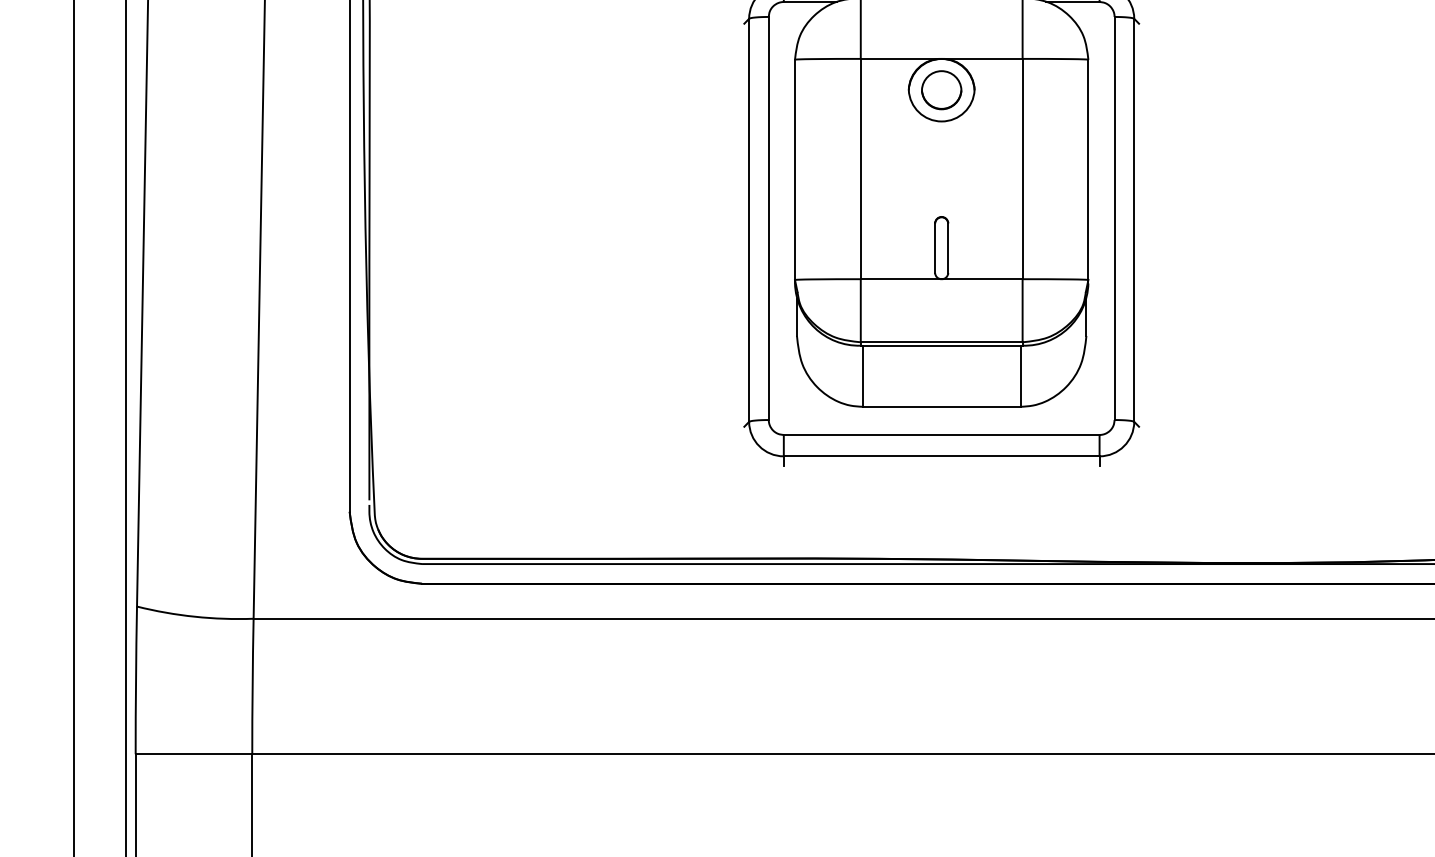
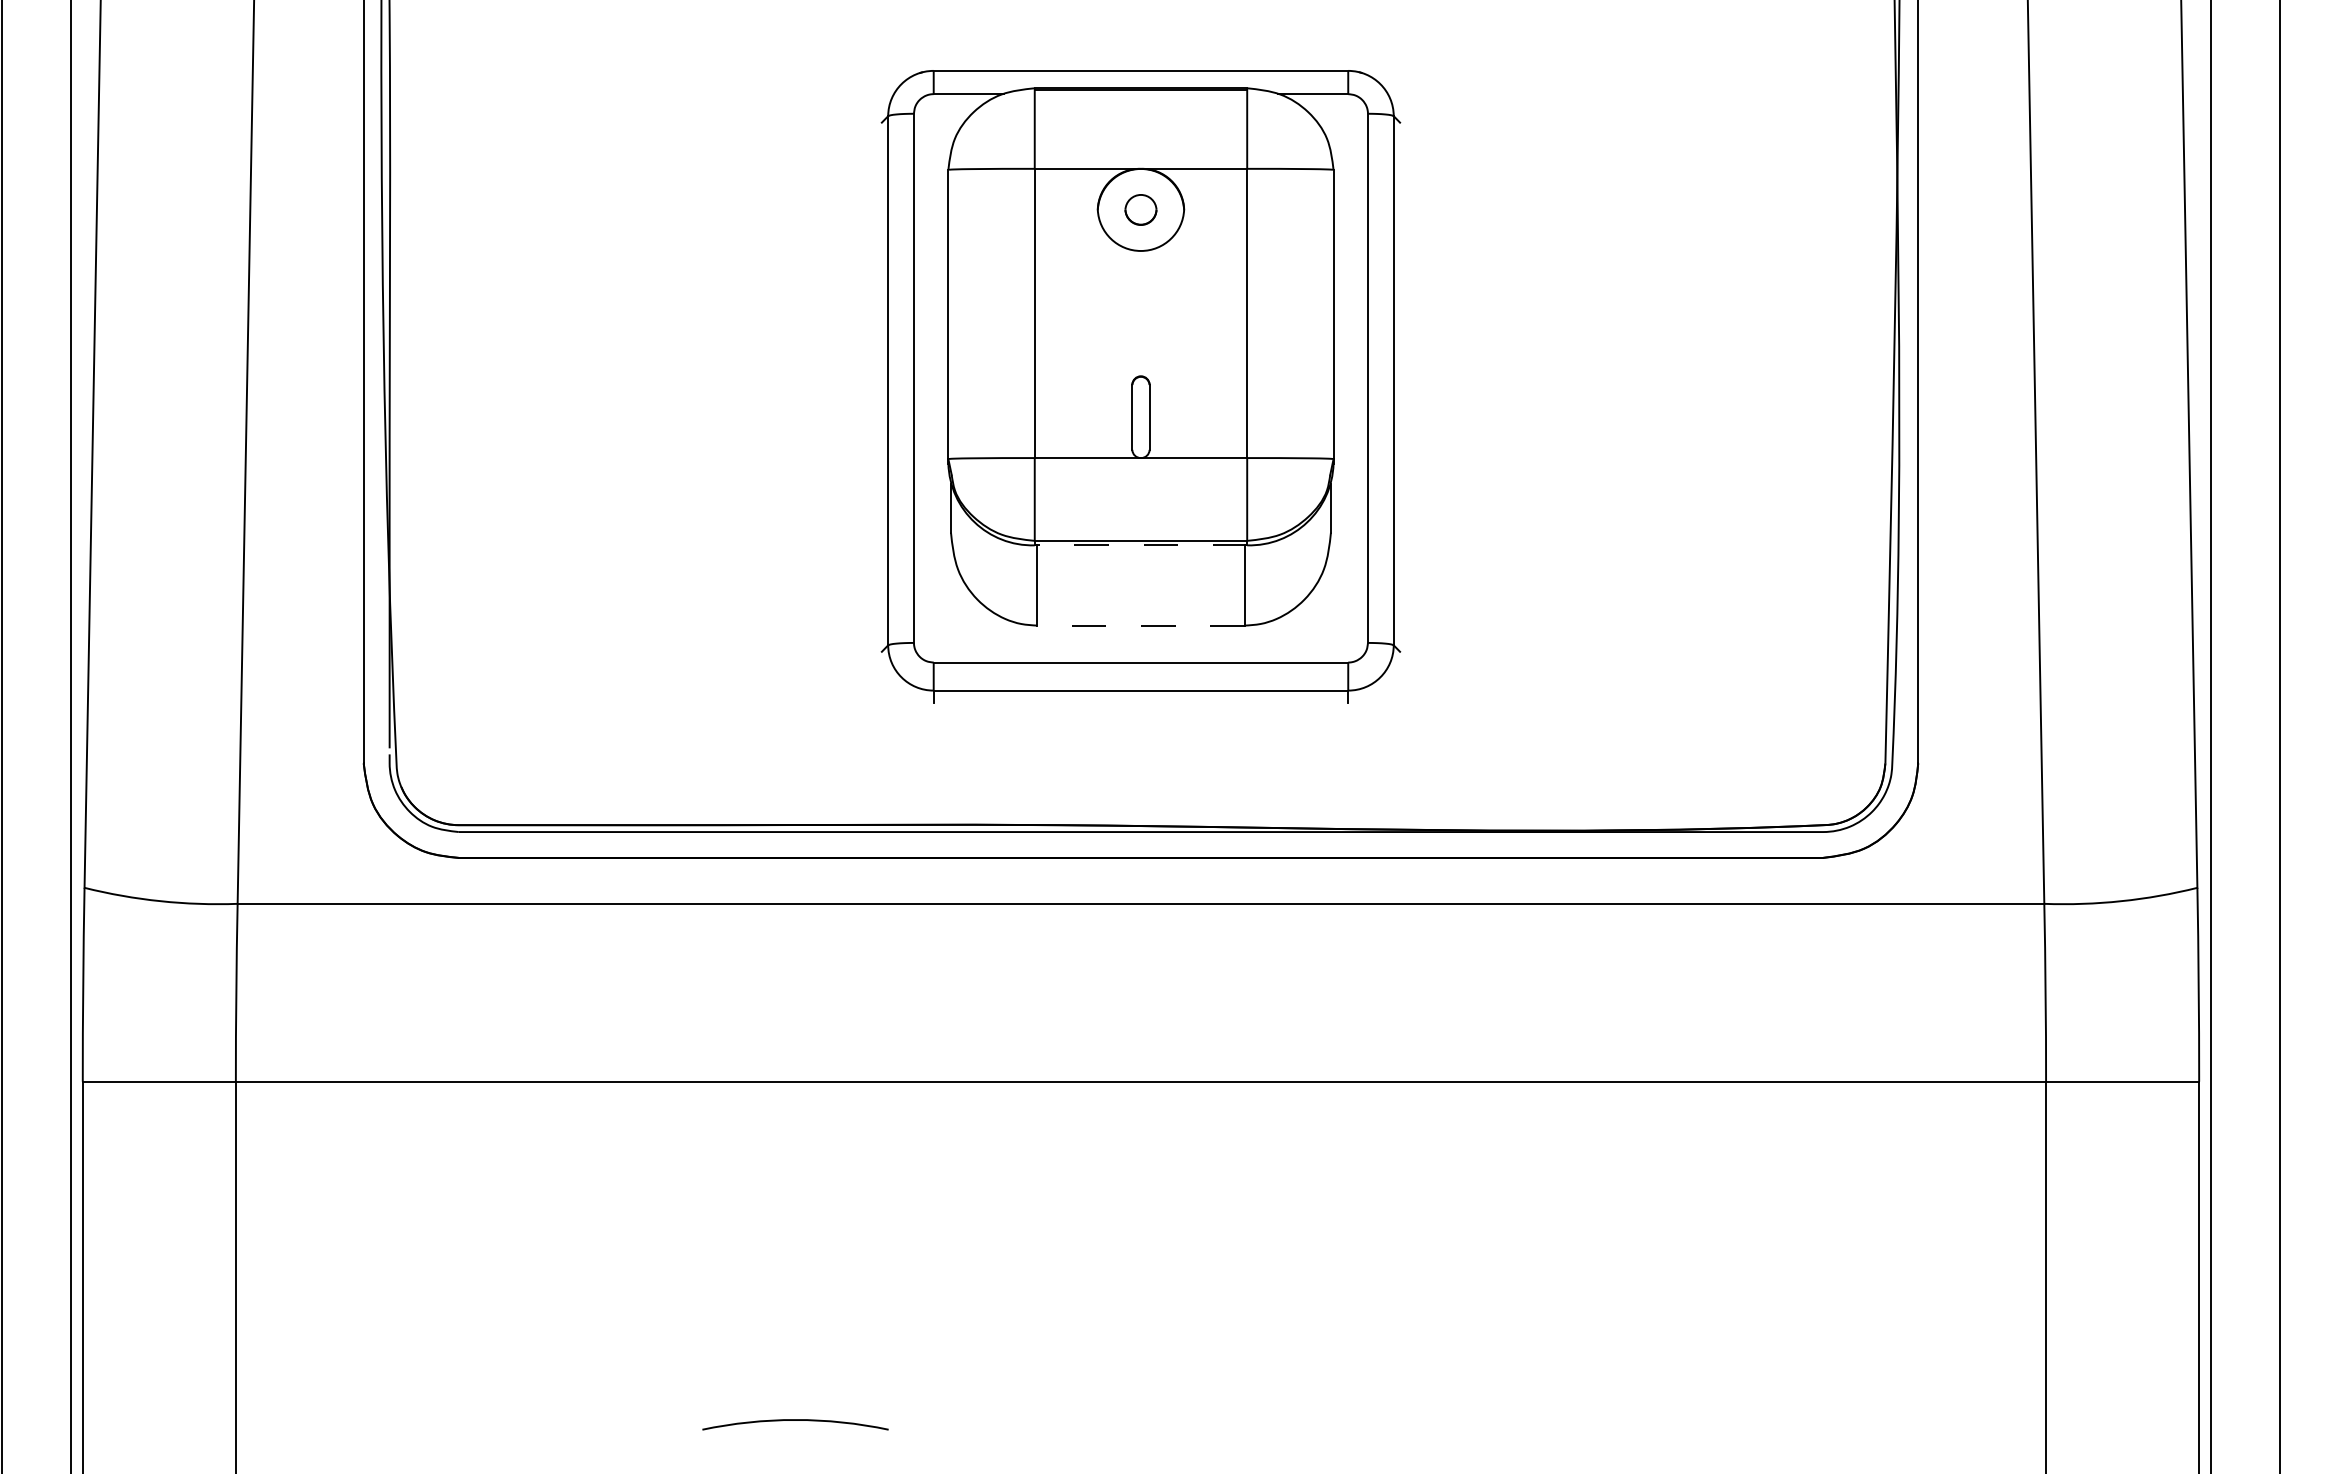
part: (941, 89) -> (1140, 209), size x0.6
line: (941, 345) -> (1140, 545), solid -> dashed
line: (941, 406) -> (1140, 625), solid -> dashed

